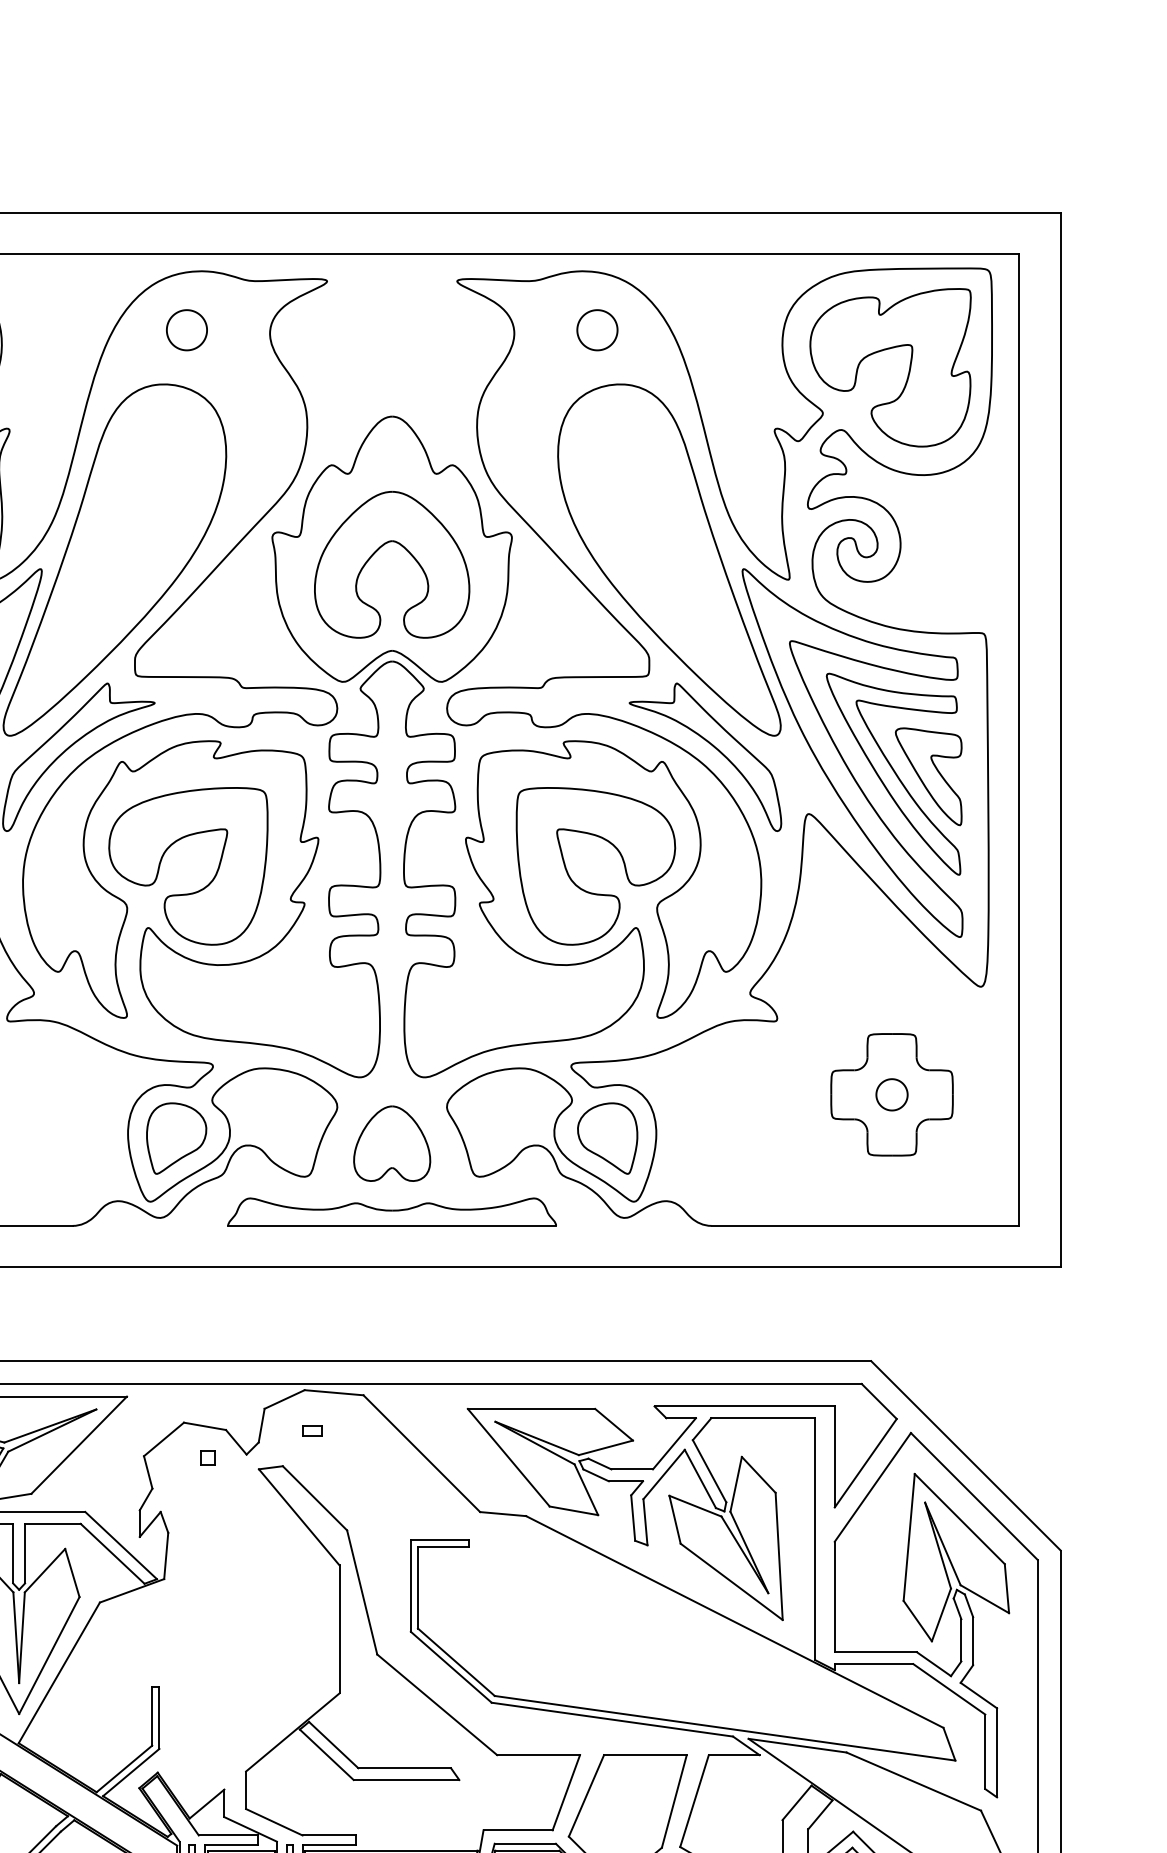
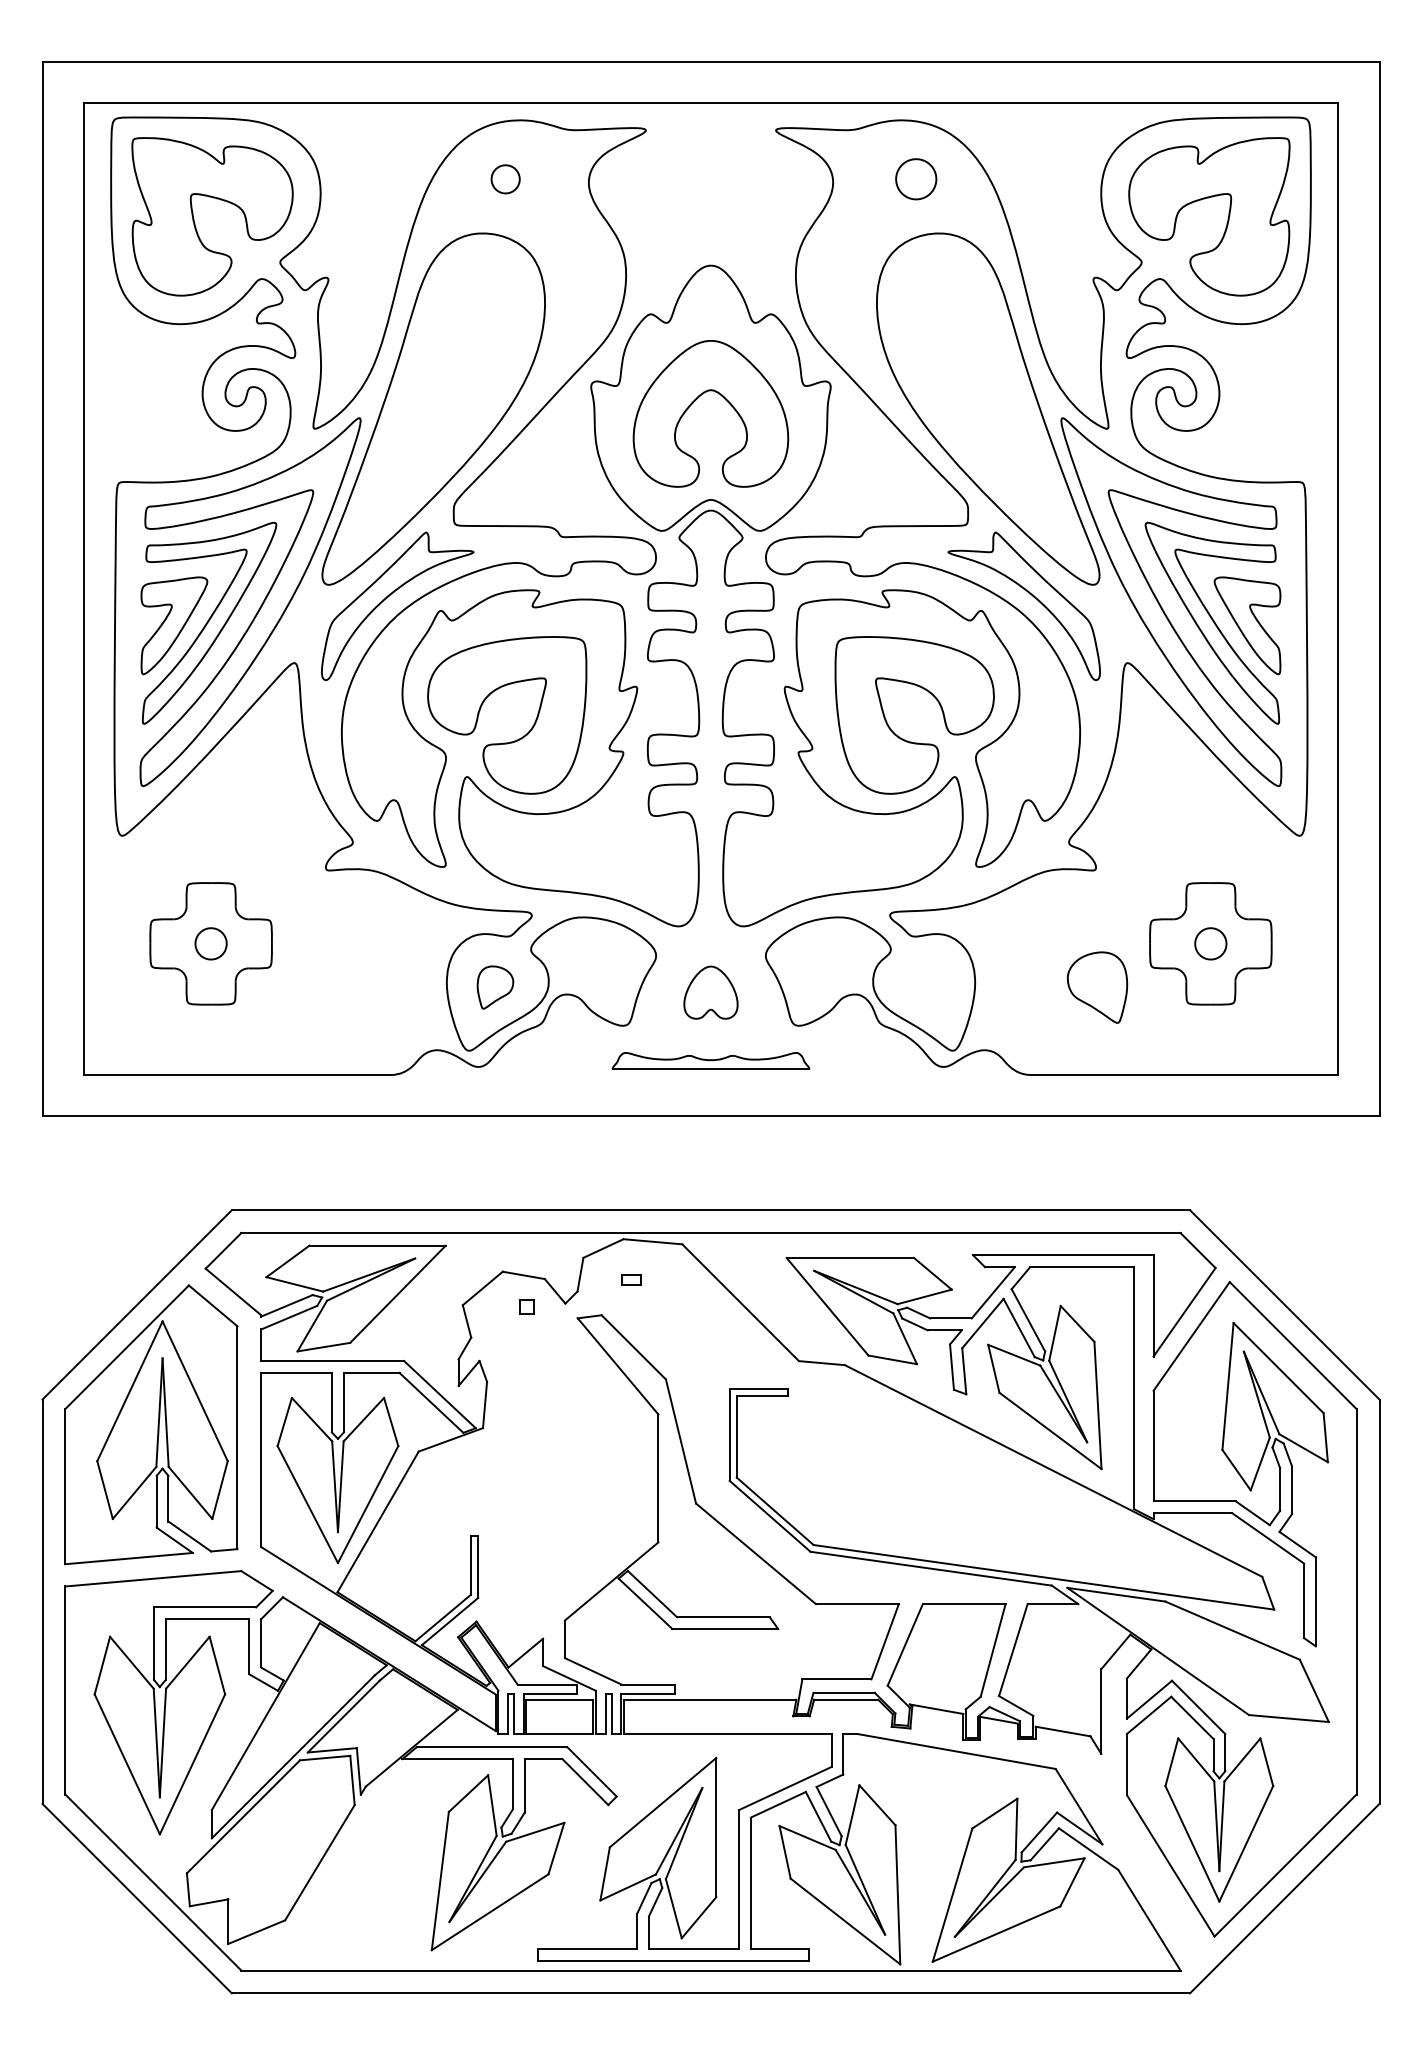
part: (186, 330) -> (505, 179), size x0.7
part: (176, 1138) -> (495, 987), size x0.6
part: (607, 1138) -> (1097, 987), moved
part: (391, 1143) -> (710, 992), size x0.7
part: (391, 1211) -> (710, 1060), size x0.6

